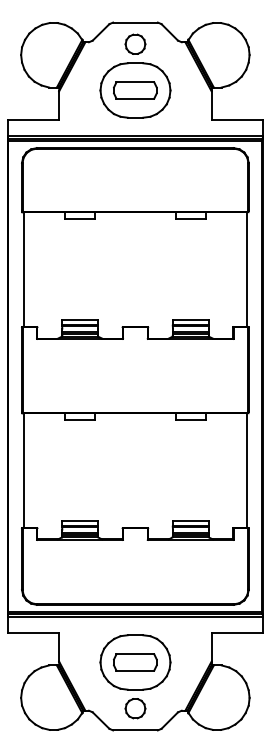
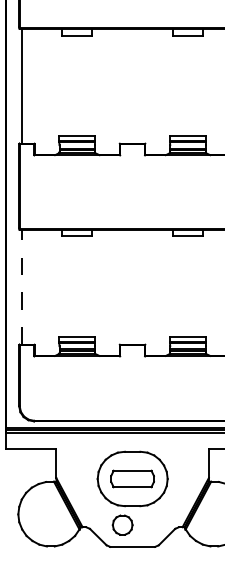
line: (24, 470) -> (21, 287), solid -> dashed
part: (135, 708) -> (122, 525), moved

